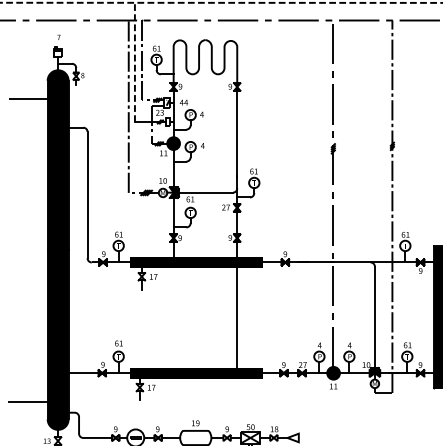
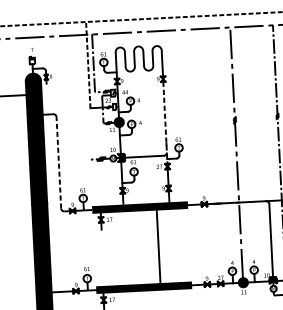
line: (128, 106) -> (85, 97), removed
line: (237, 147) -> (165, 122), solid -> dashed
line: (87, 194) -> (58, 162), solid -> dashed
line: (237, 317) -> (158, 246), moved

